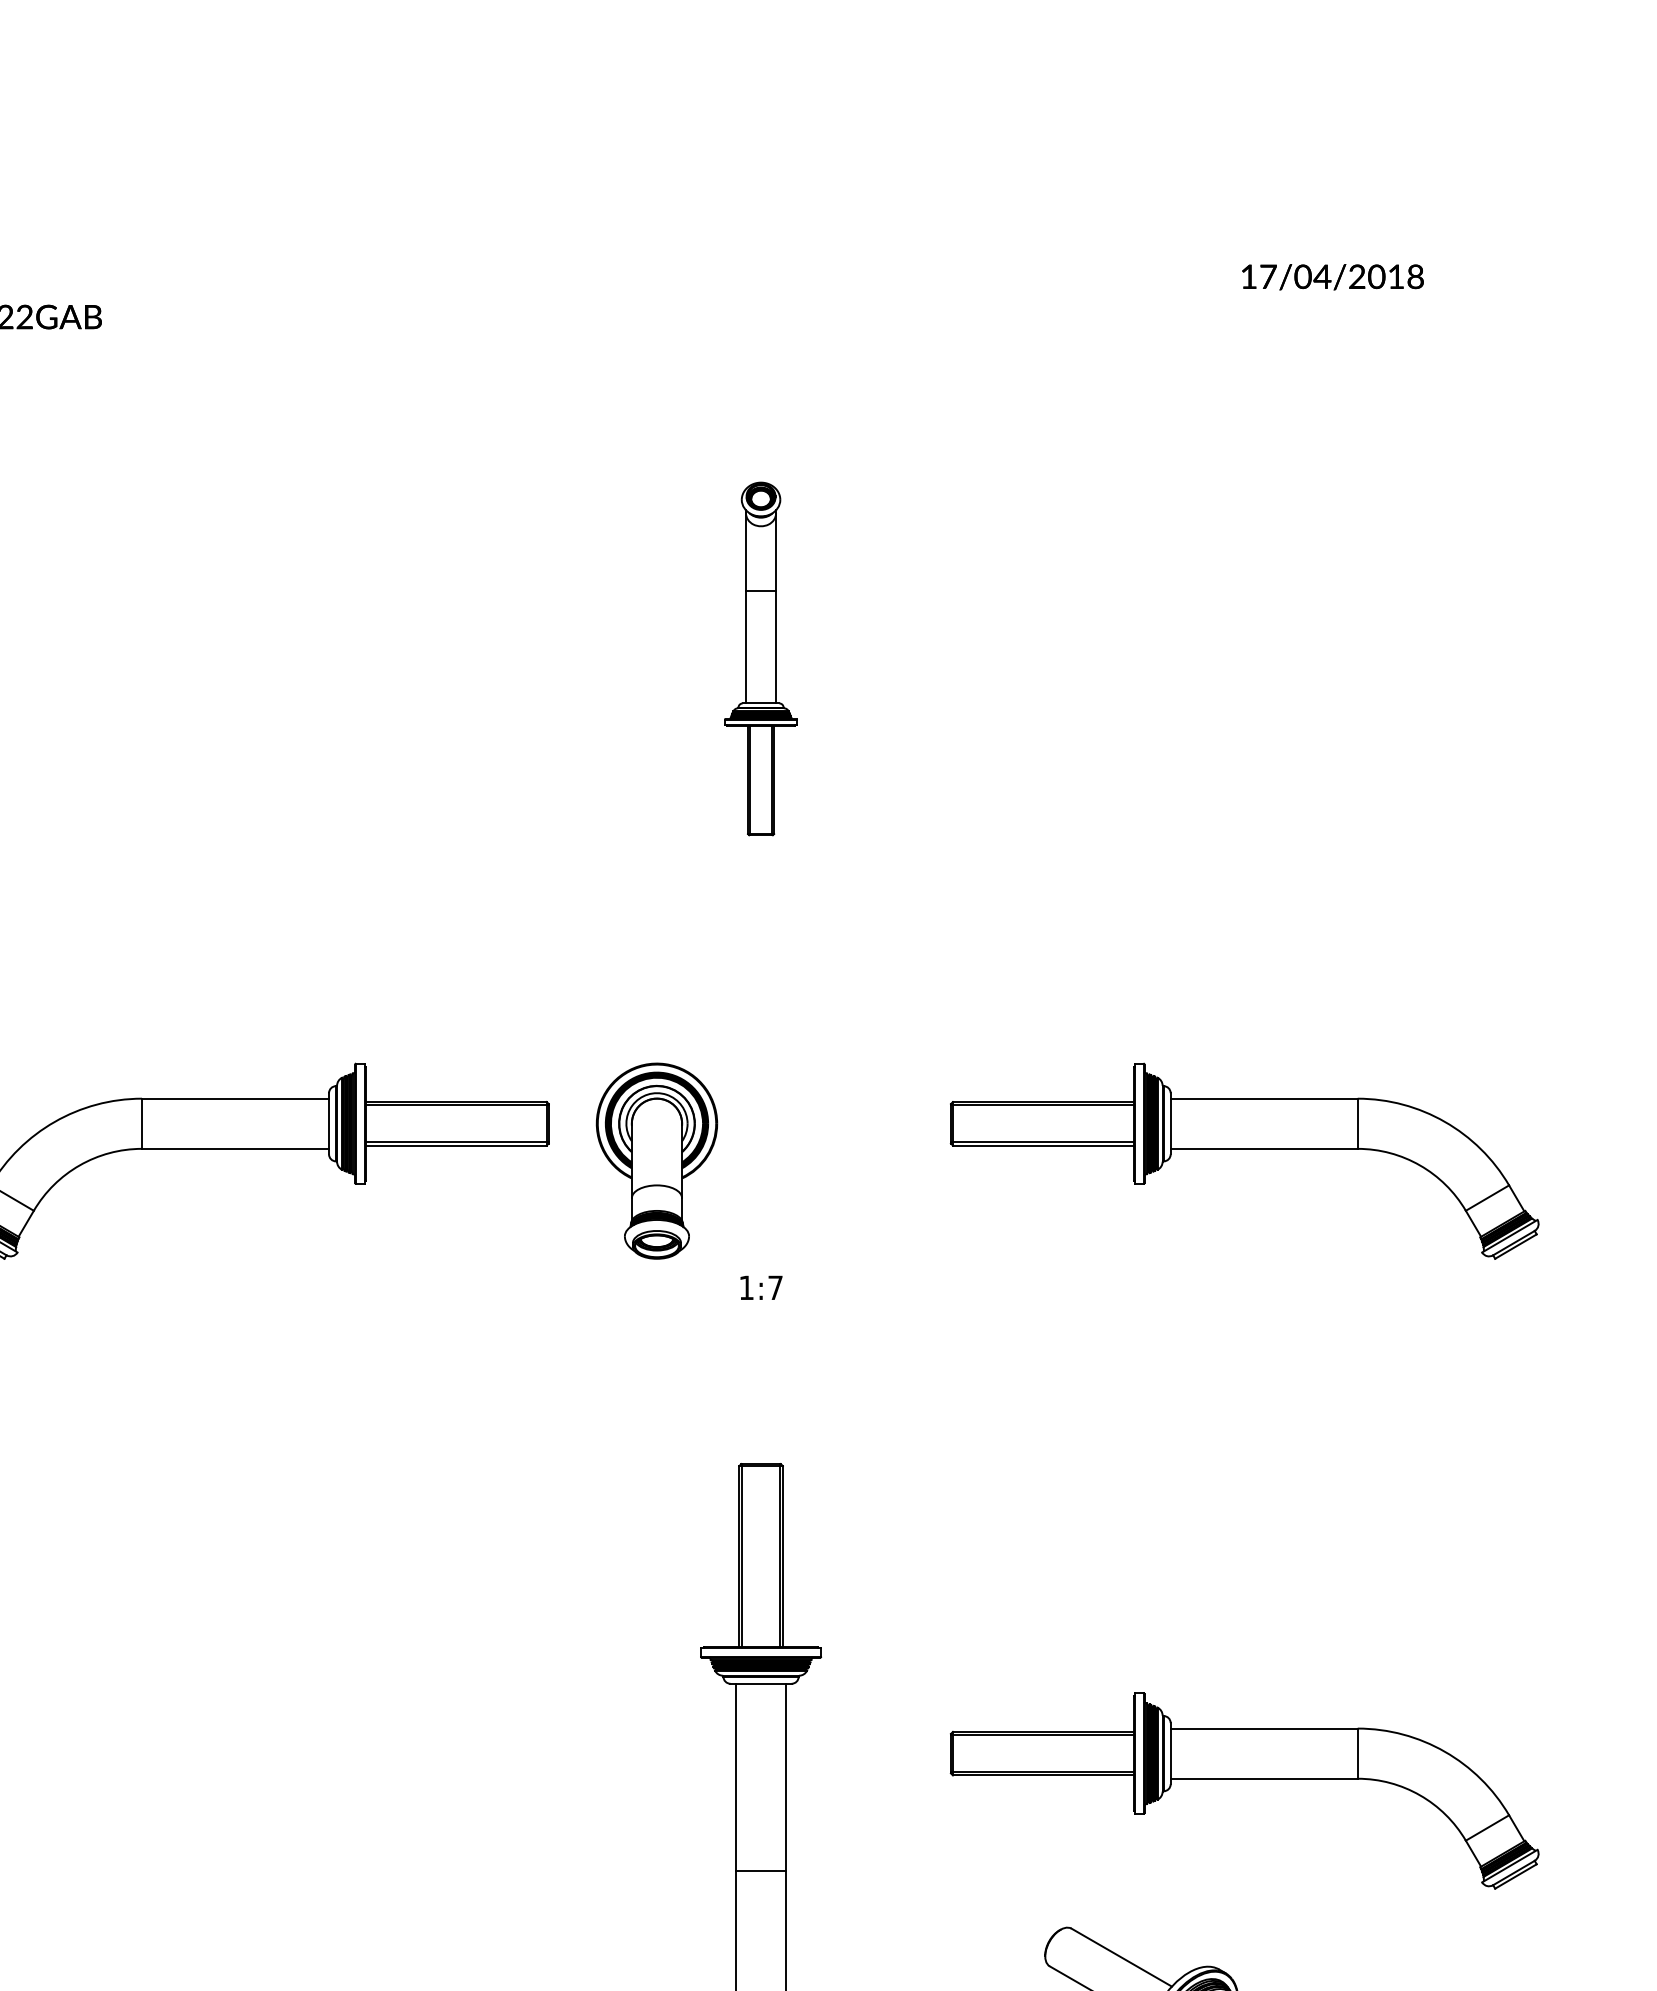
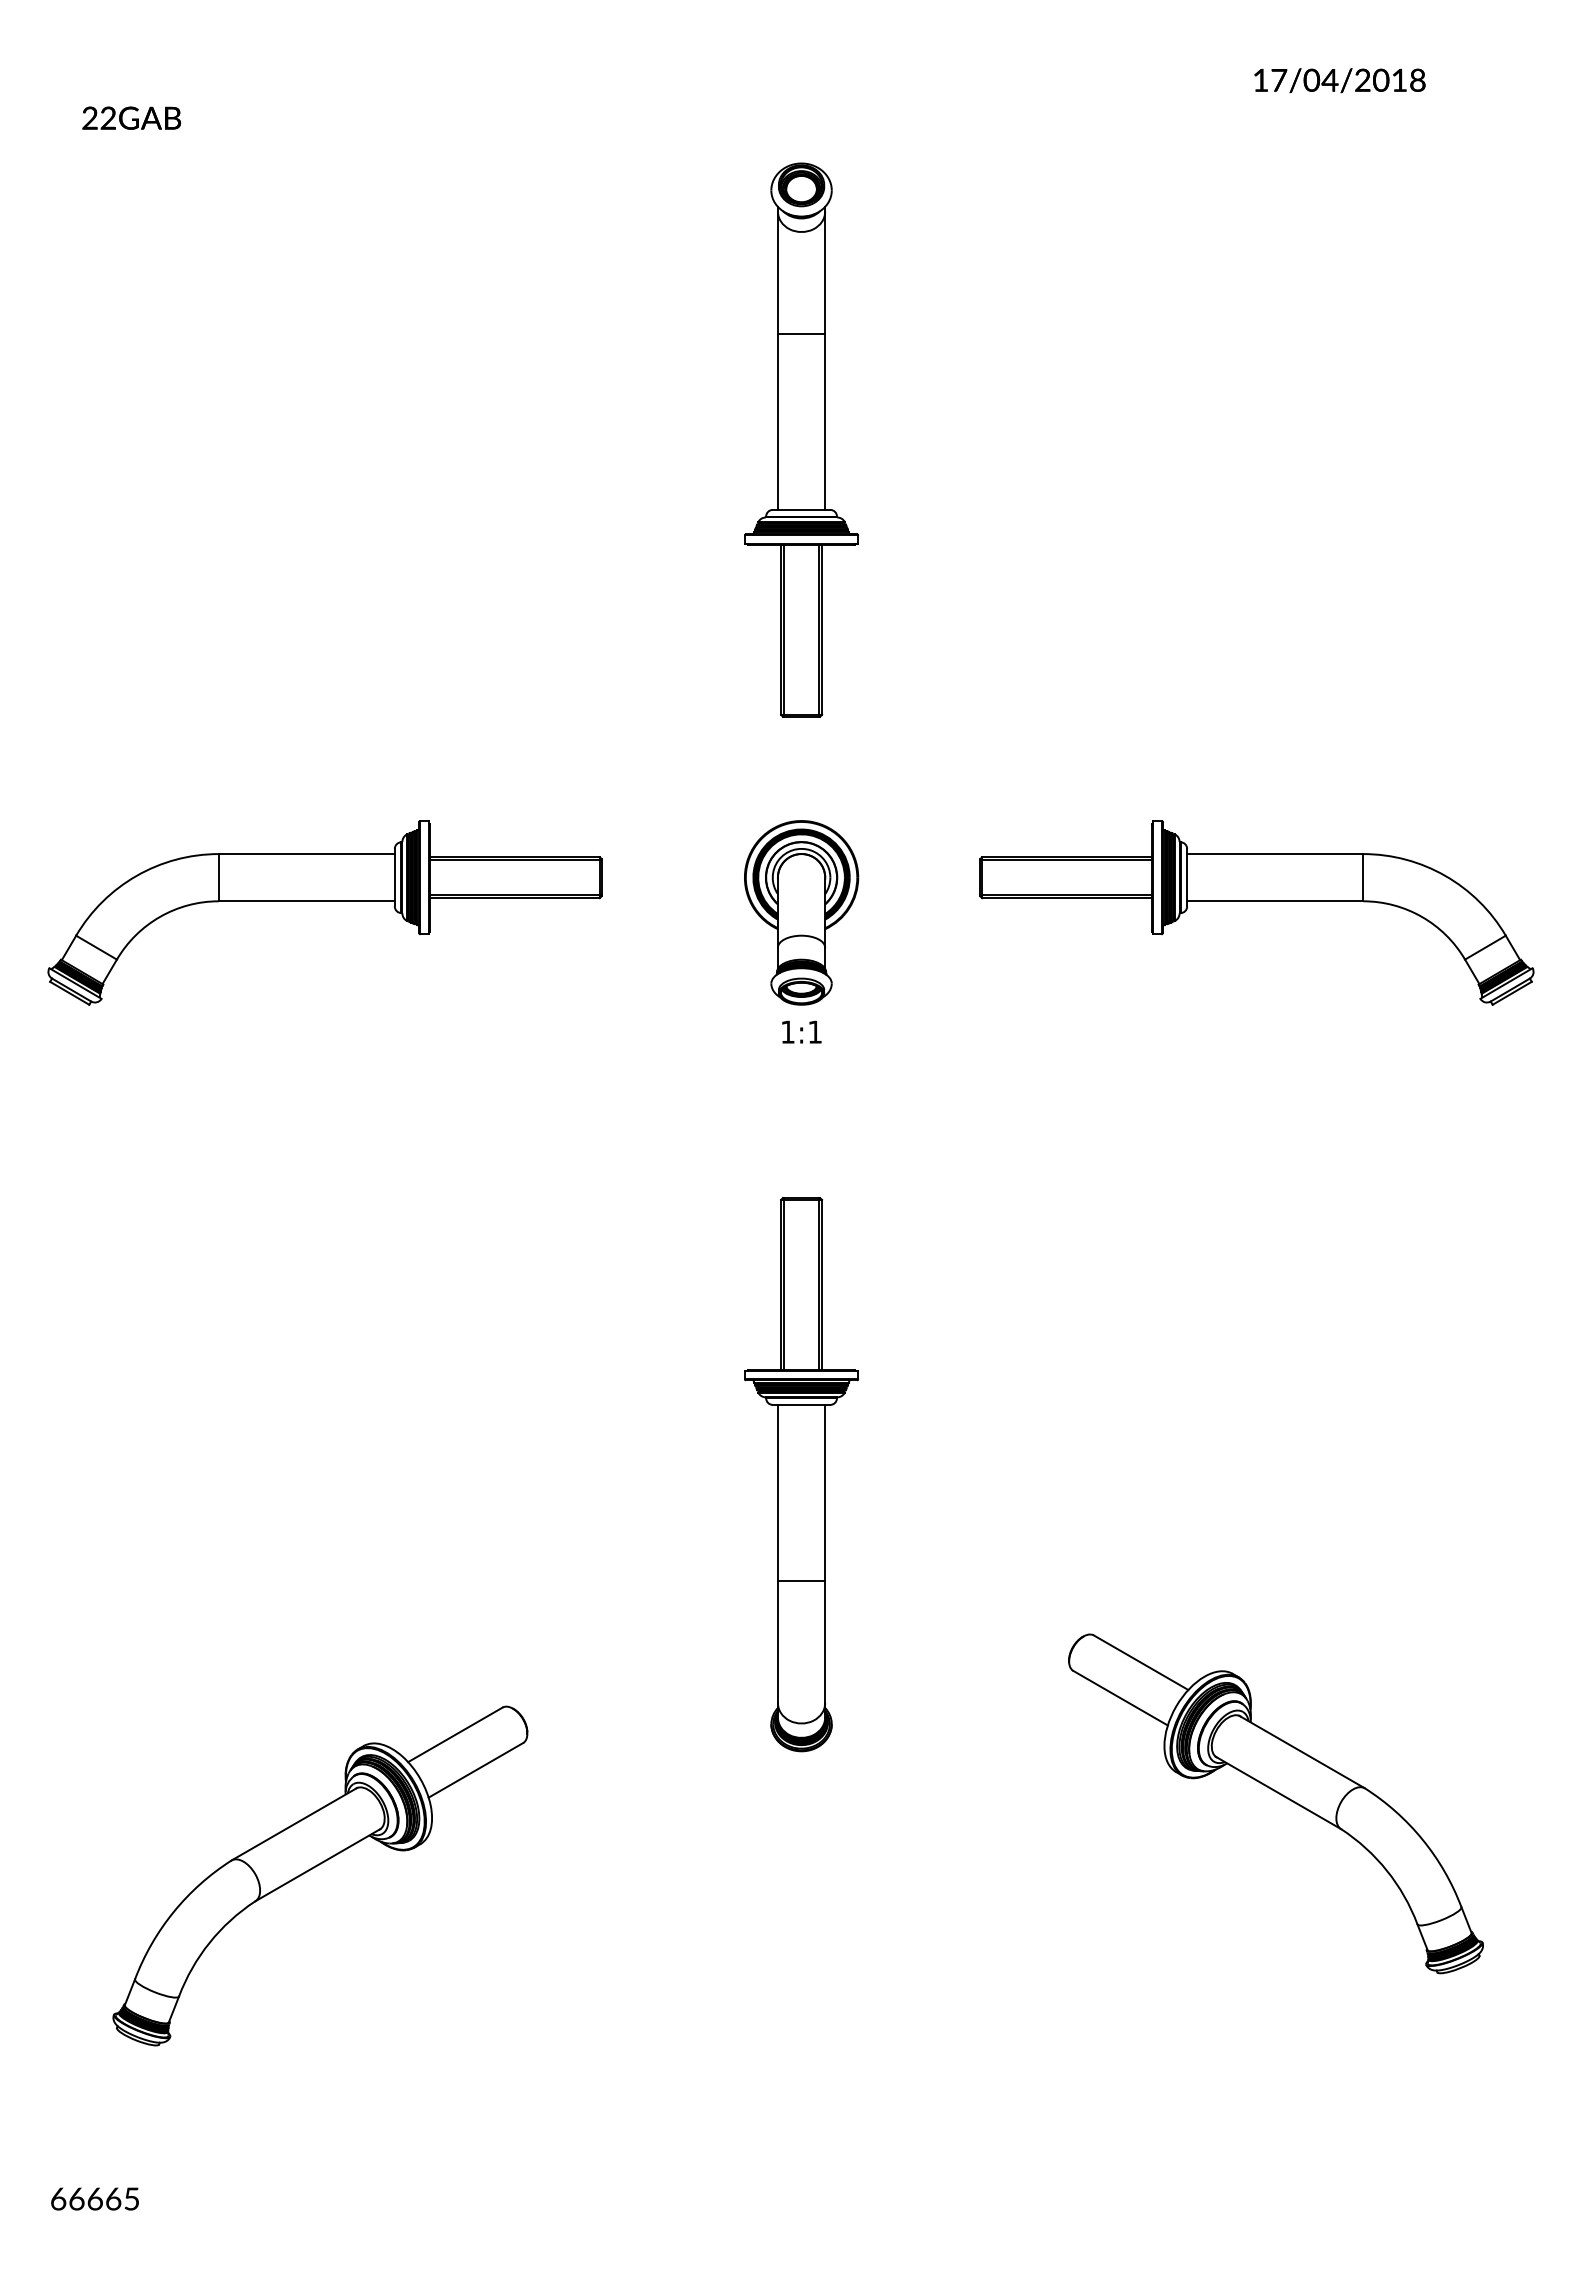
part: (761, 658) -> (801, 439), size x1.67
part: (656, 1160) -> (801, 912), moved
text: (774, 1287) -> (814, 1031), 1:7 -> 1:1
part: (1244, 1778) -> (1256, 1494), removed

